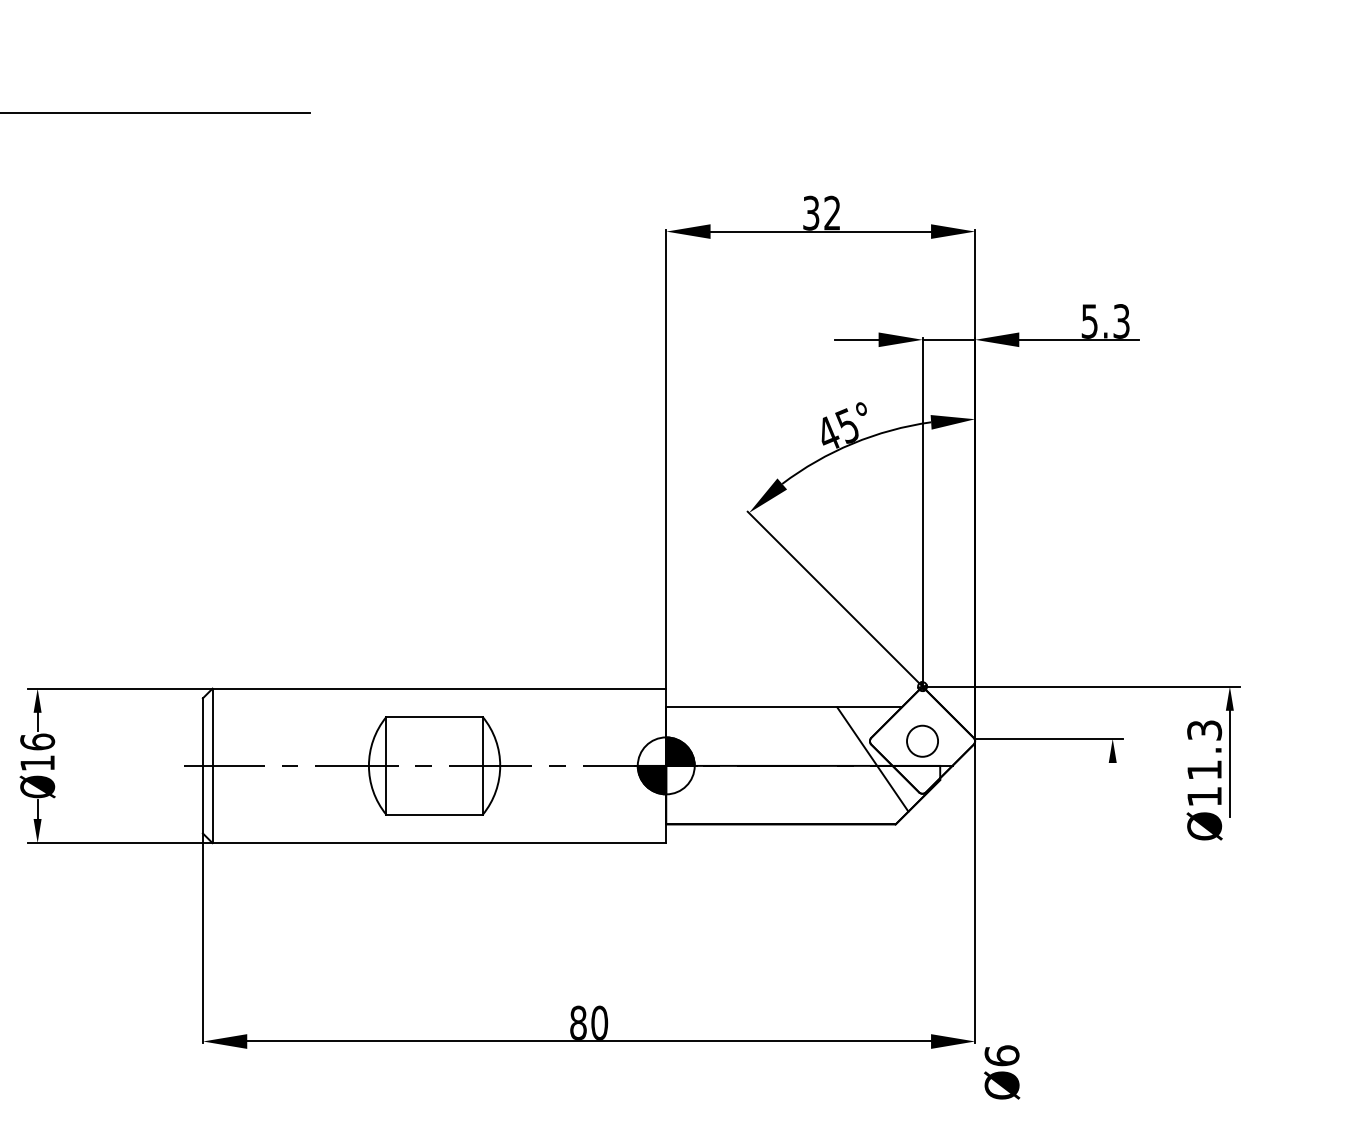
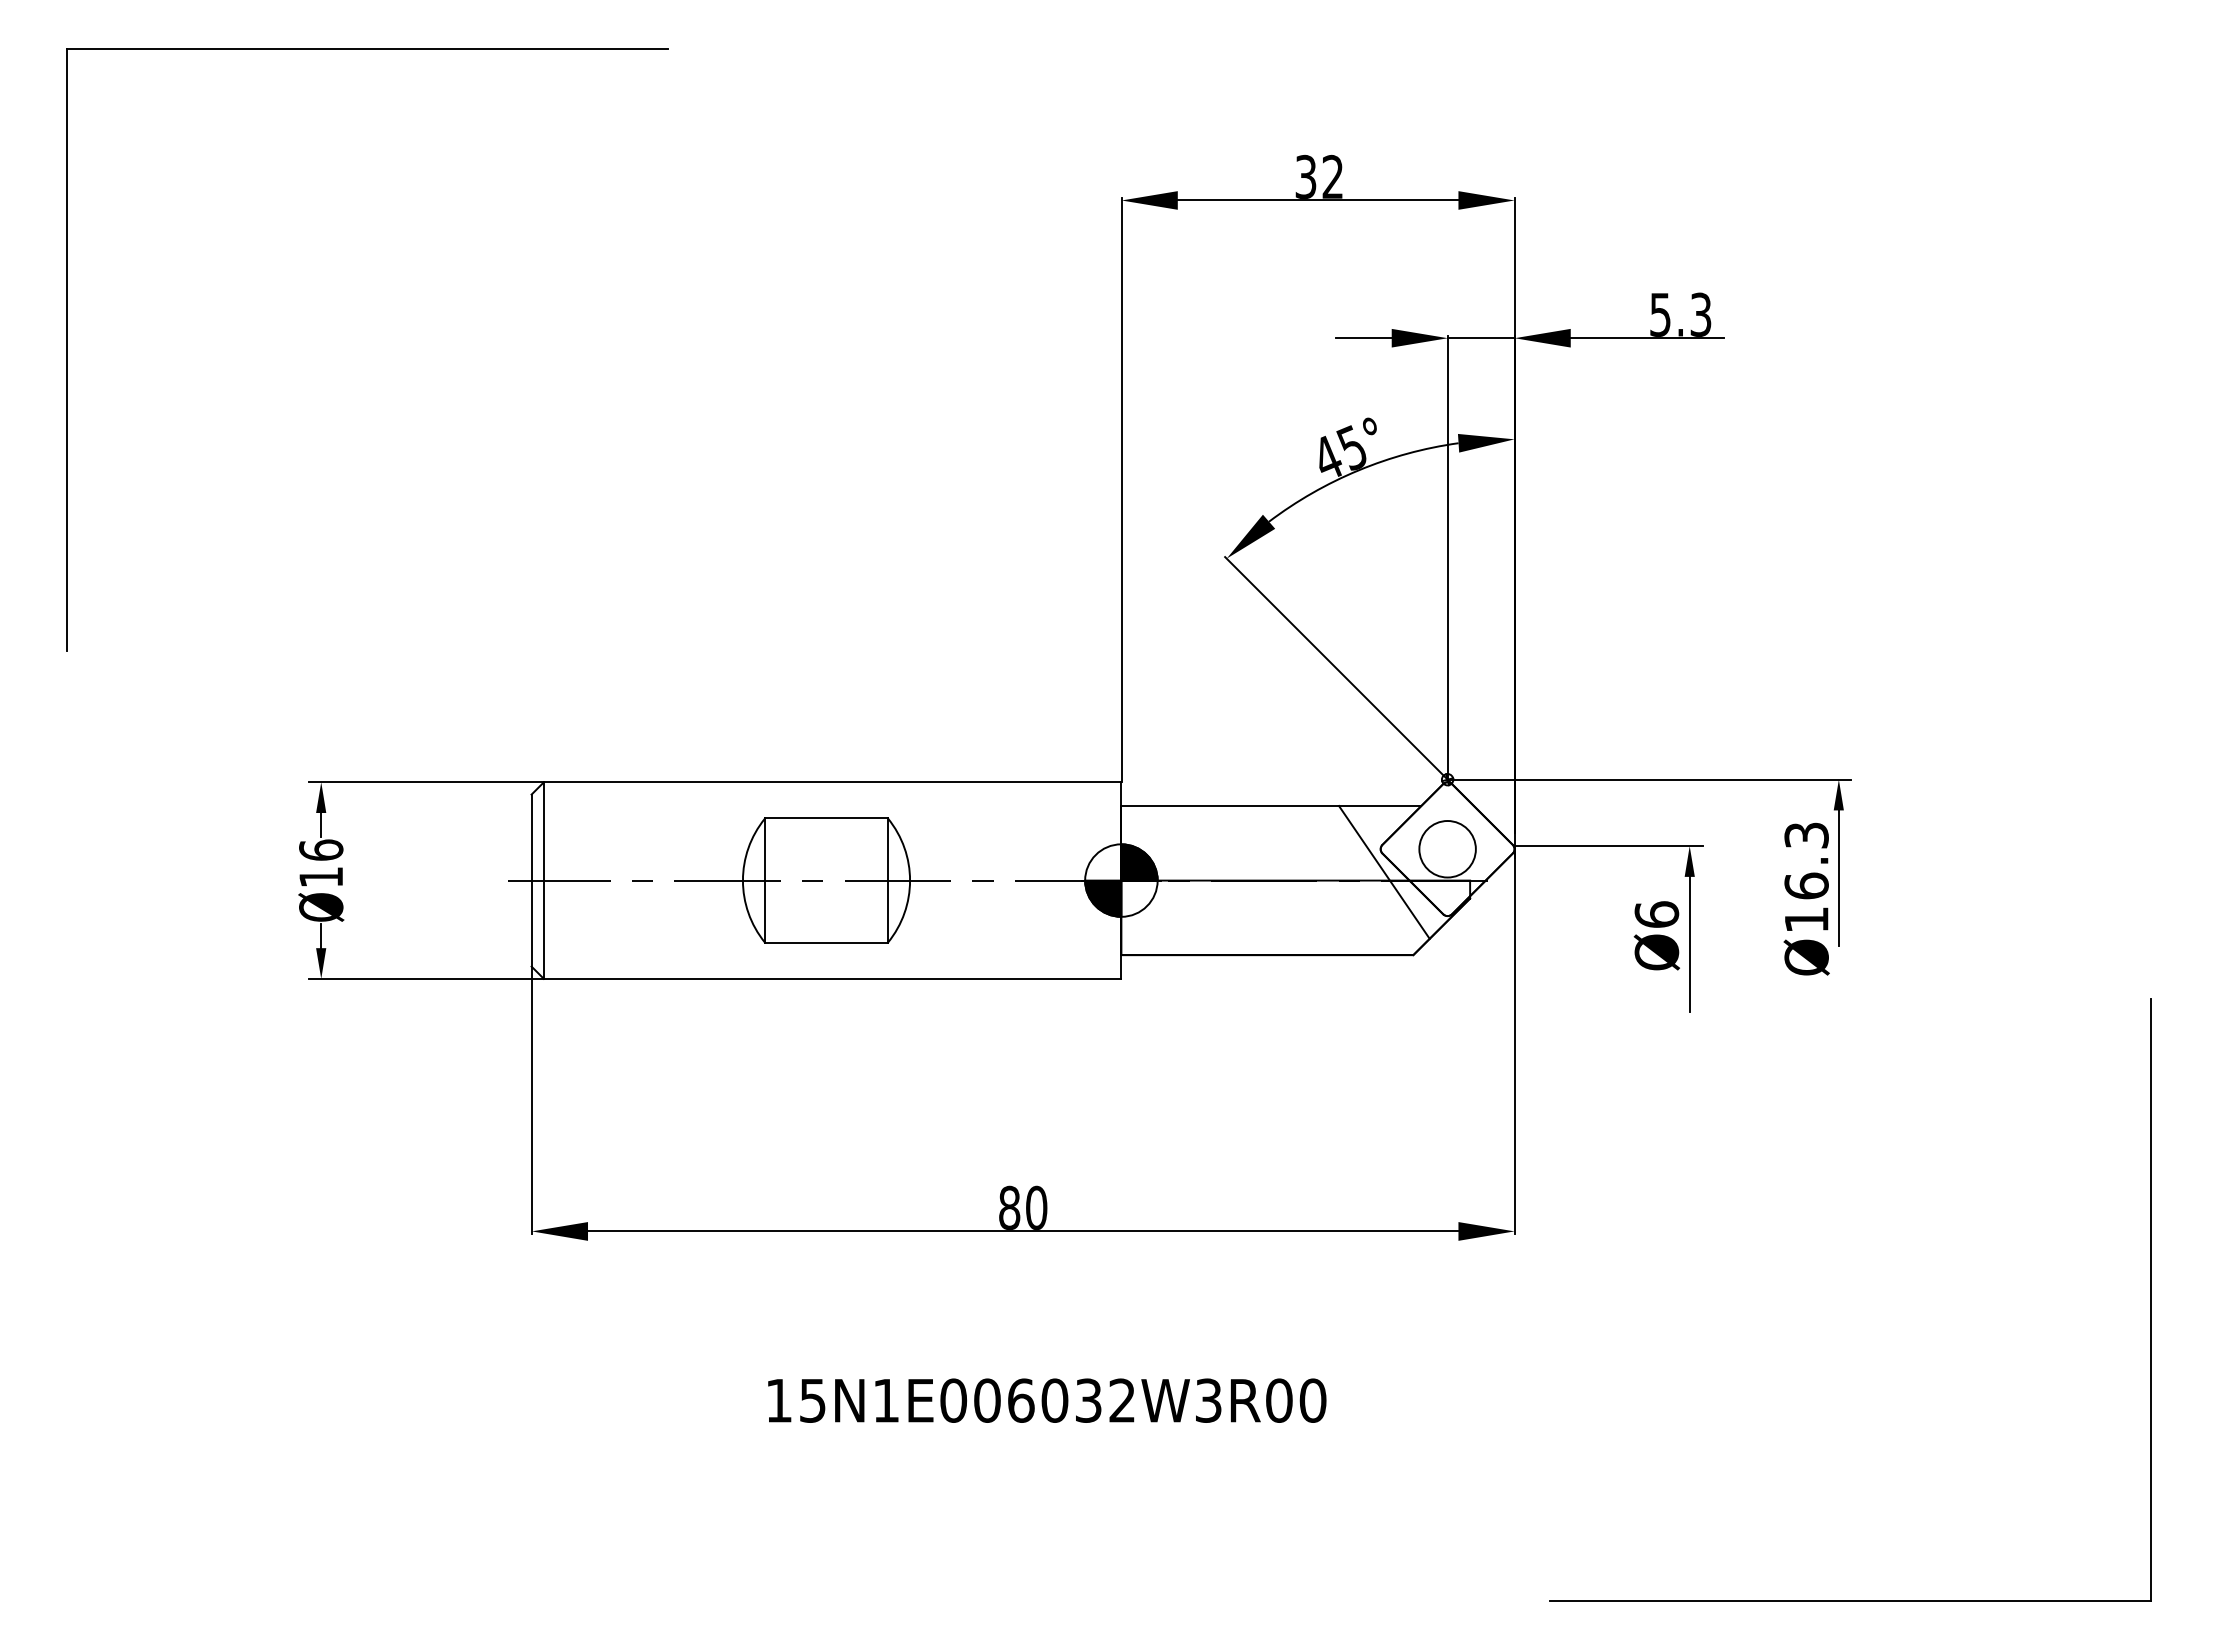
circle: (922, 741) -> (1447, 849), size x1.43
text: (1204, 769) -> (1806, 885), Ø11.3 -> Ø16.3
line: (1112, 816) -> (1689, 944), added
text: (1001, 1072) -> (1656, 935), moved

